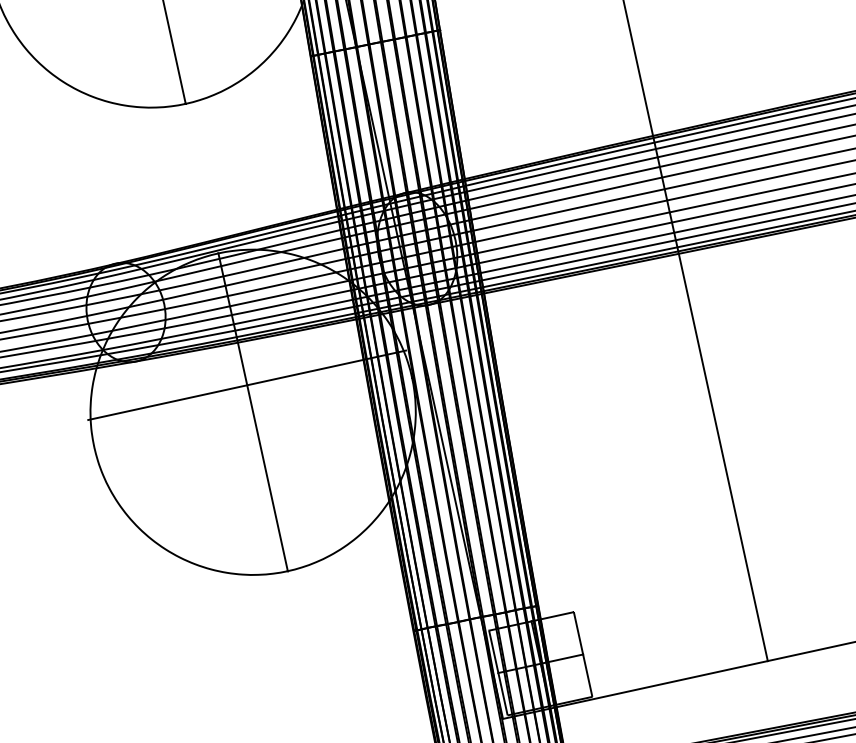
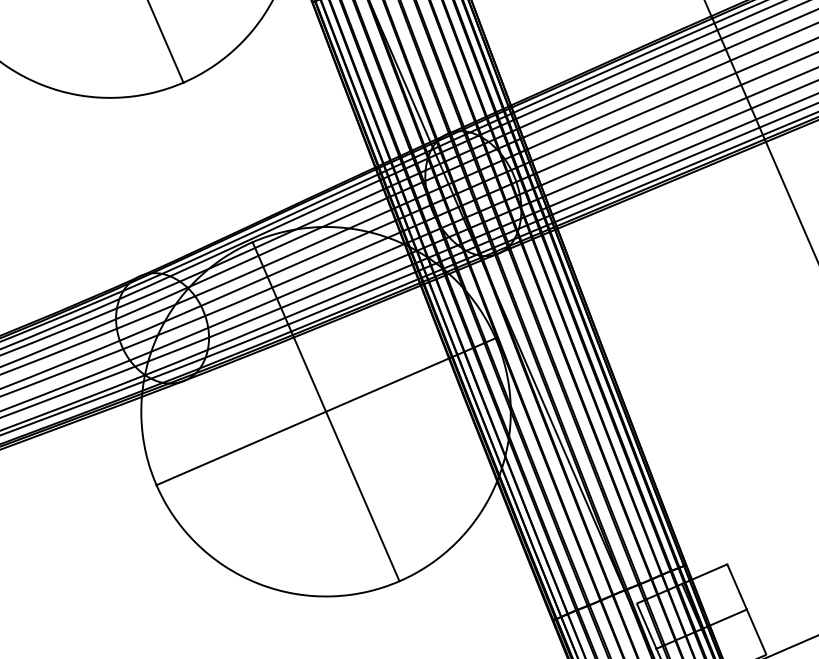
line: (247, 385) -> (326, 411), moved

